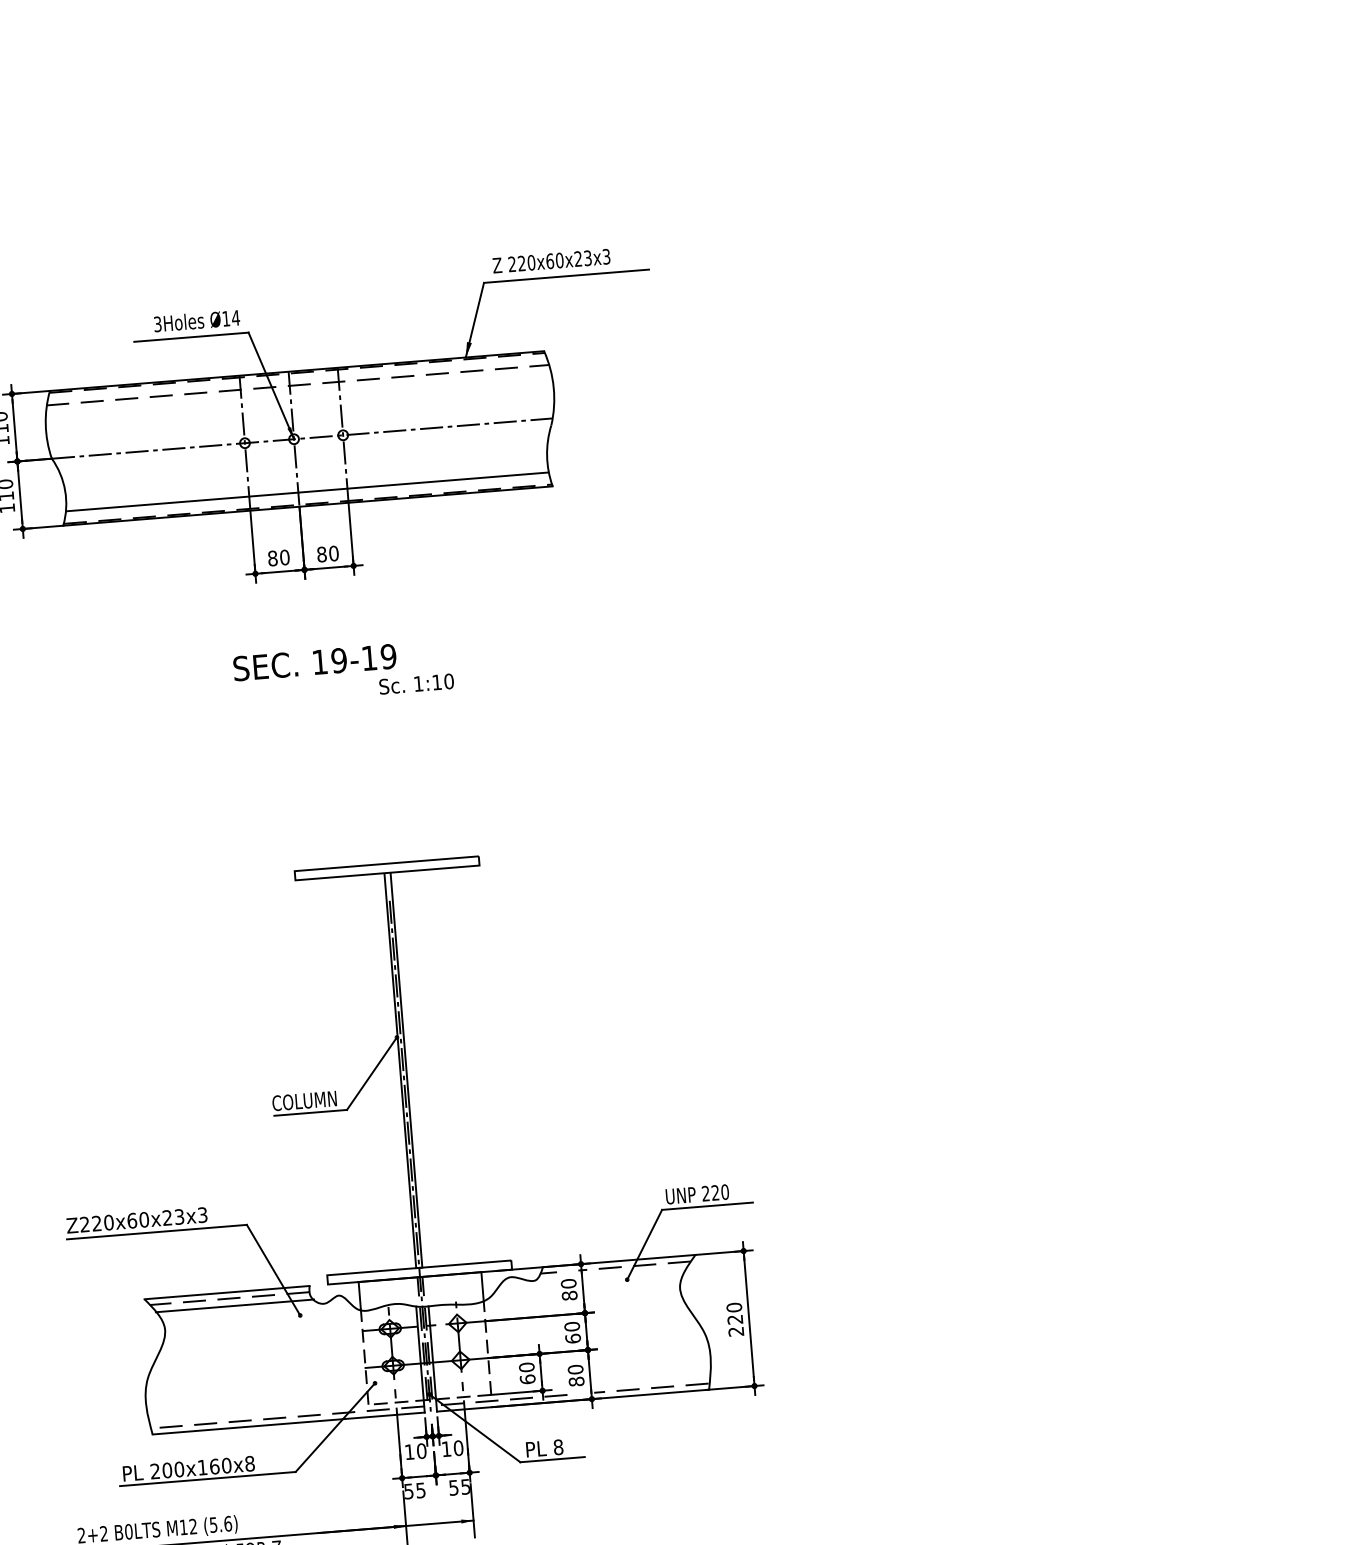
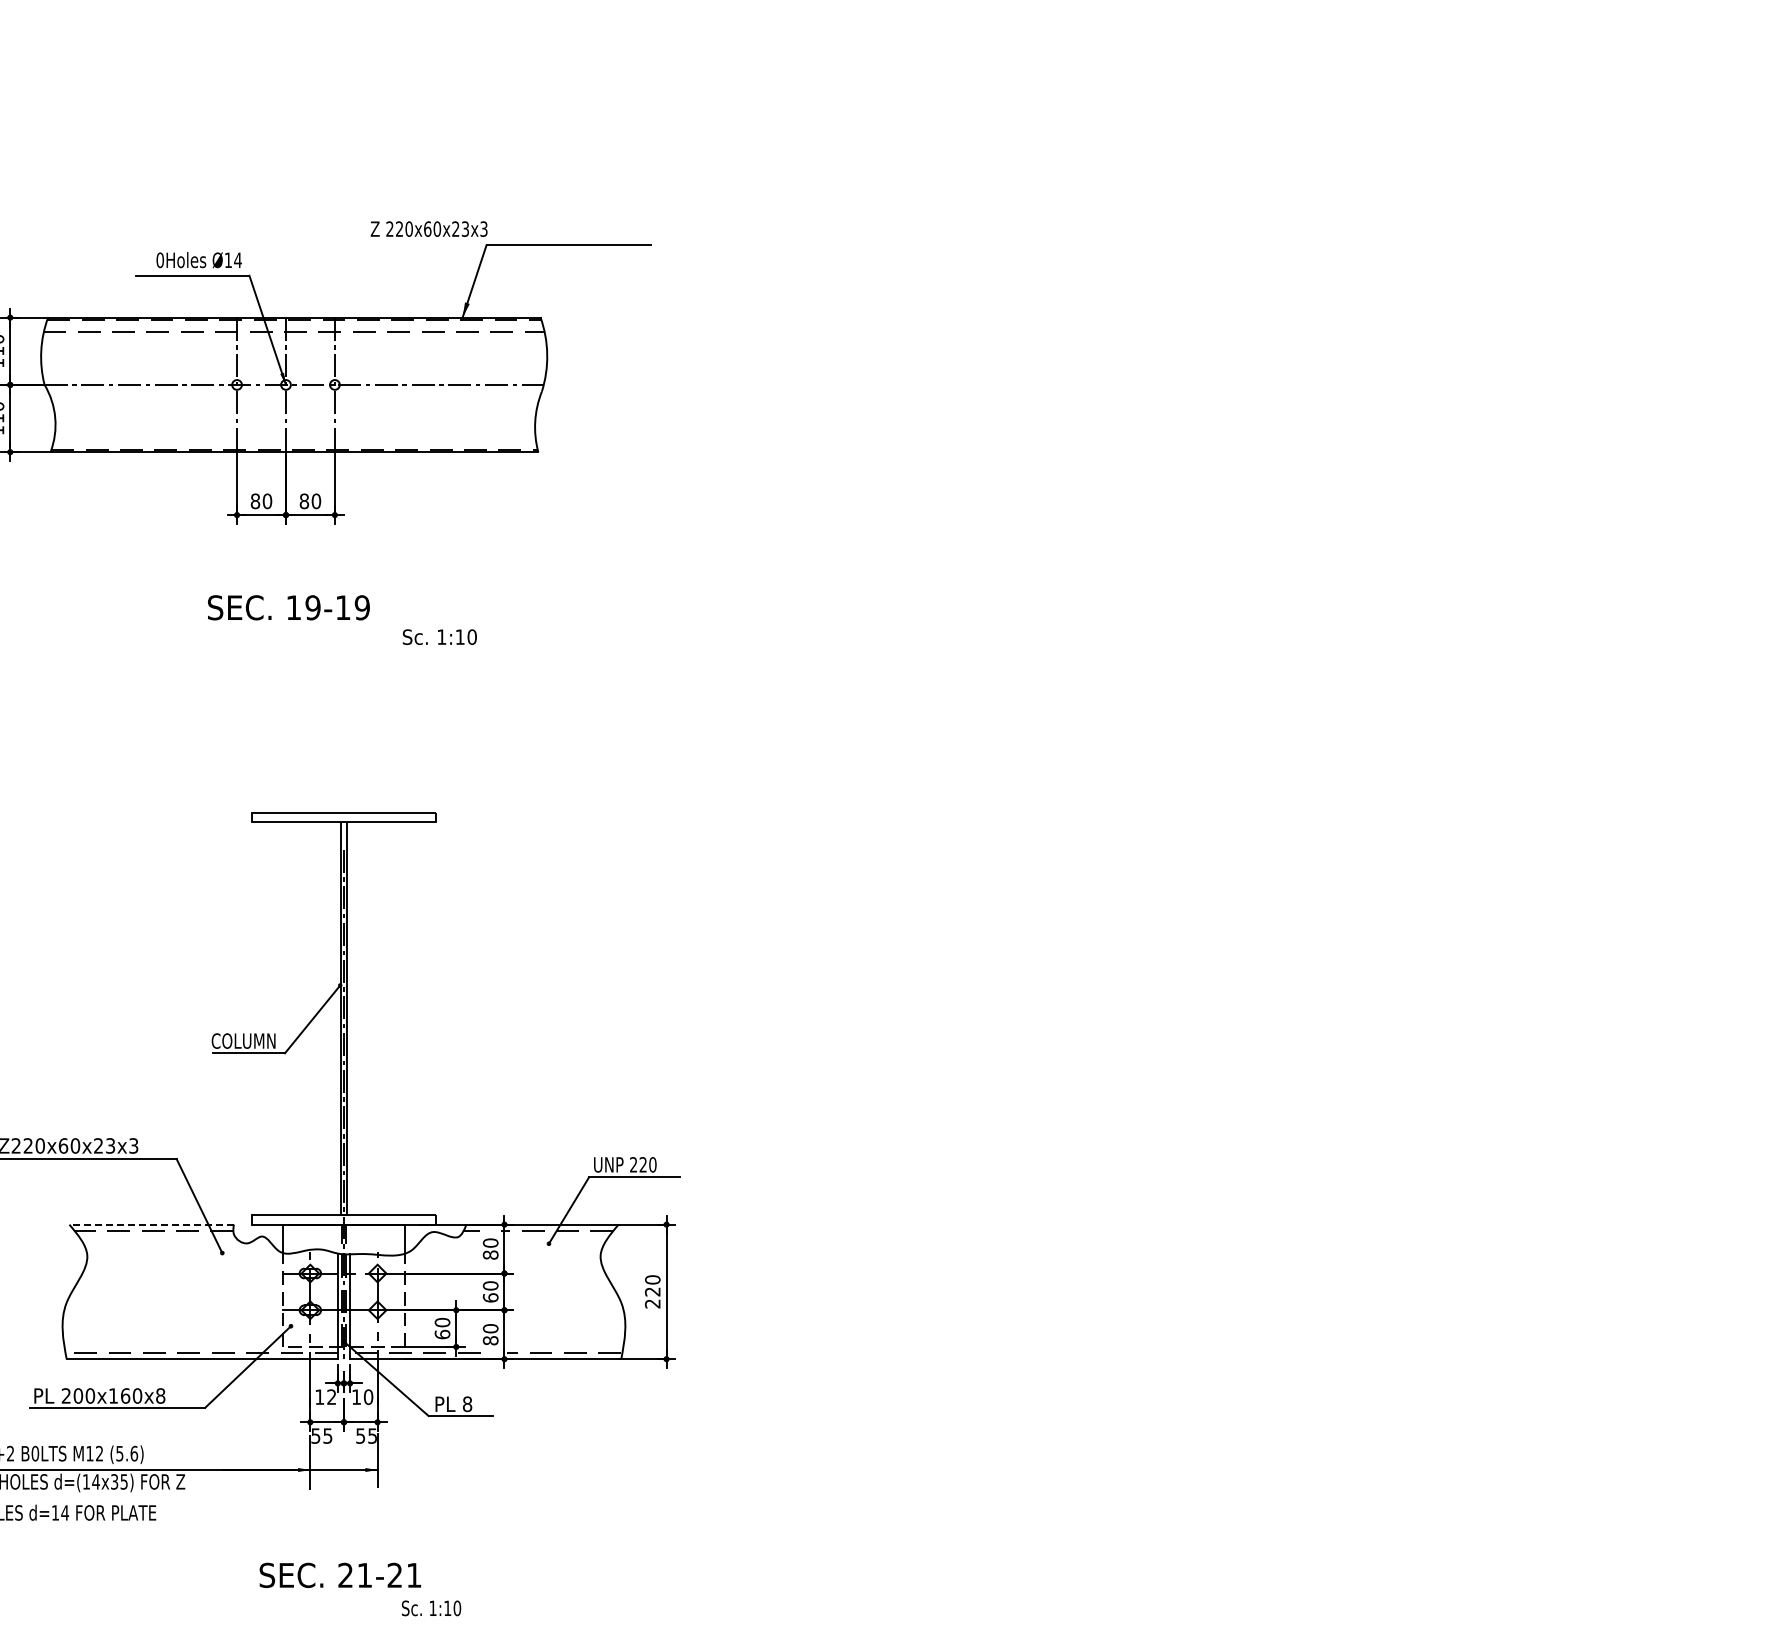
text: (550, 260) -> (428, 228), moved
text: (157, 324) -> (159, 260), 3Holes -> 0Holes
line: (306, 492) -> (294, 438), removed
text: (416, 683) -> (439, 636), moved
line: (226, 1292) -> (151, 1224), solid -> dashed
line: (235, 1305) -> (158, 1238), removed
text: (421, 1450) -> (331, 1396), 10 -> 12

